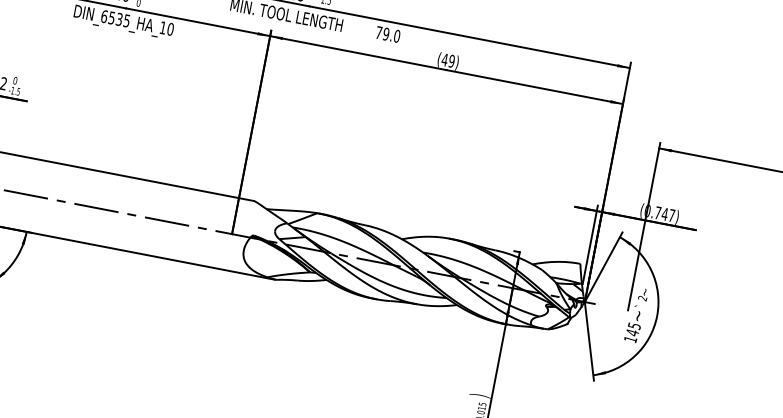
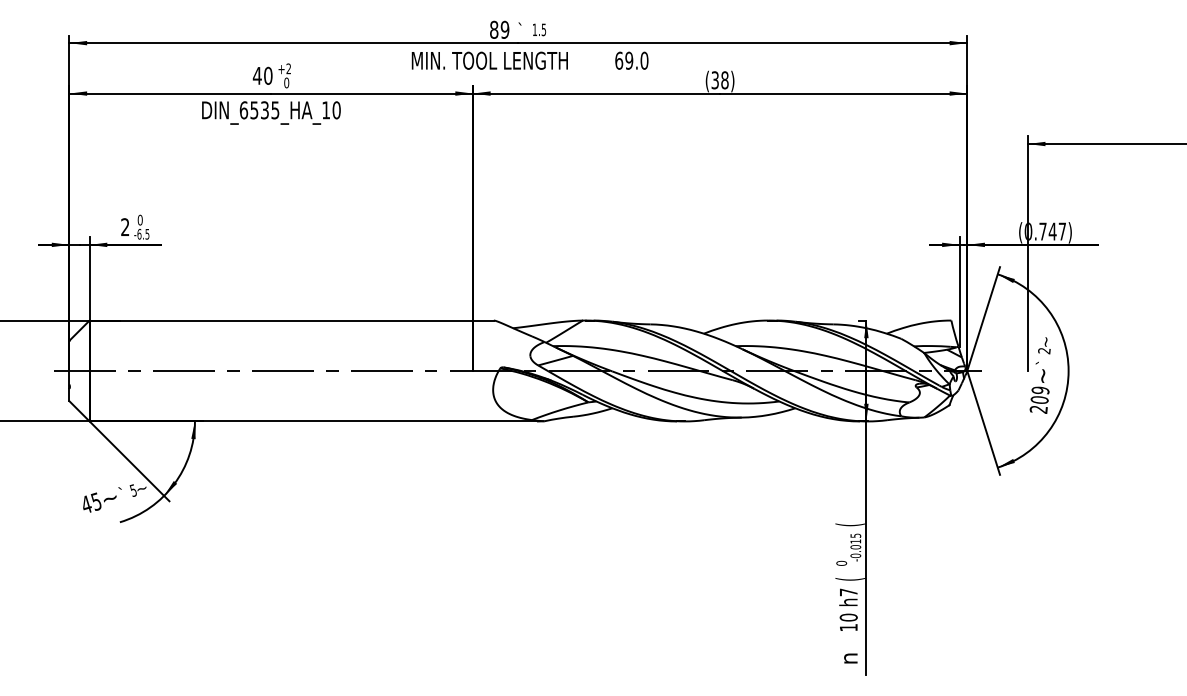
text: (379, 32) -> (619, 60), 79.0 -> 69.0
text: (447, 60) -> (719, 80), (49) -> (38)
text: (12, 90) -> (139, 234), -1.5 -> -6.5
text: (632, 332) -> (1039, 399), 145 -> 209
text: (479, 395) -> (849, 524), ) -> (

